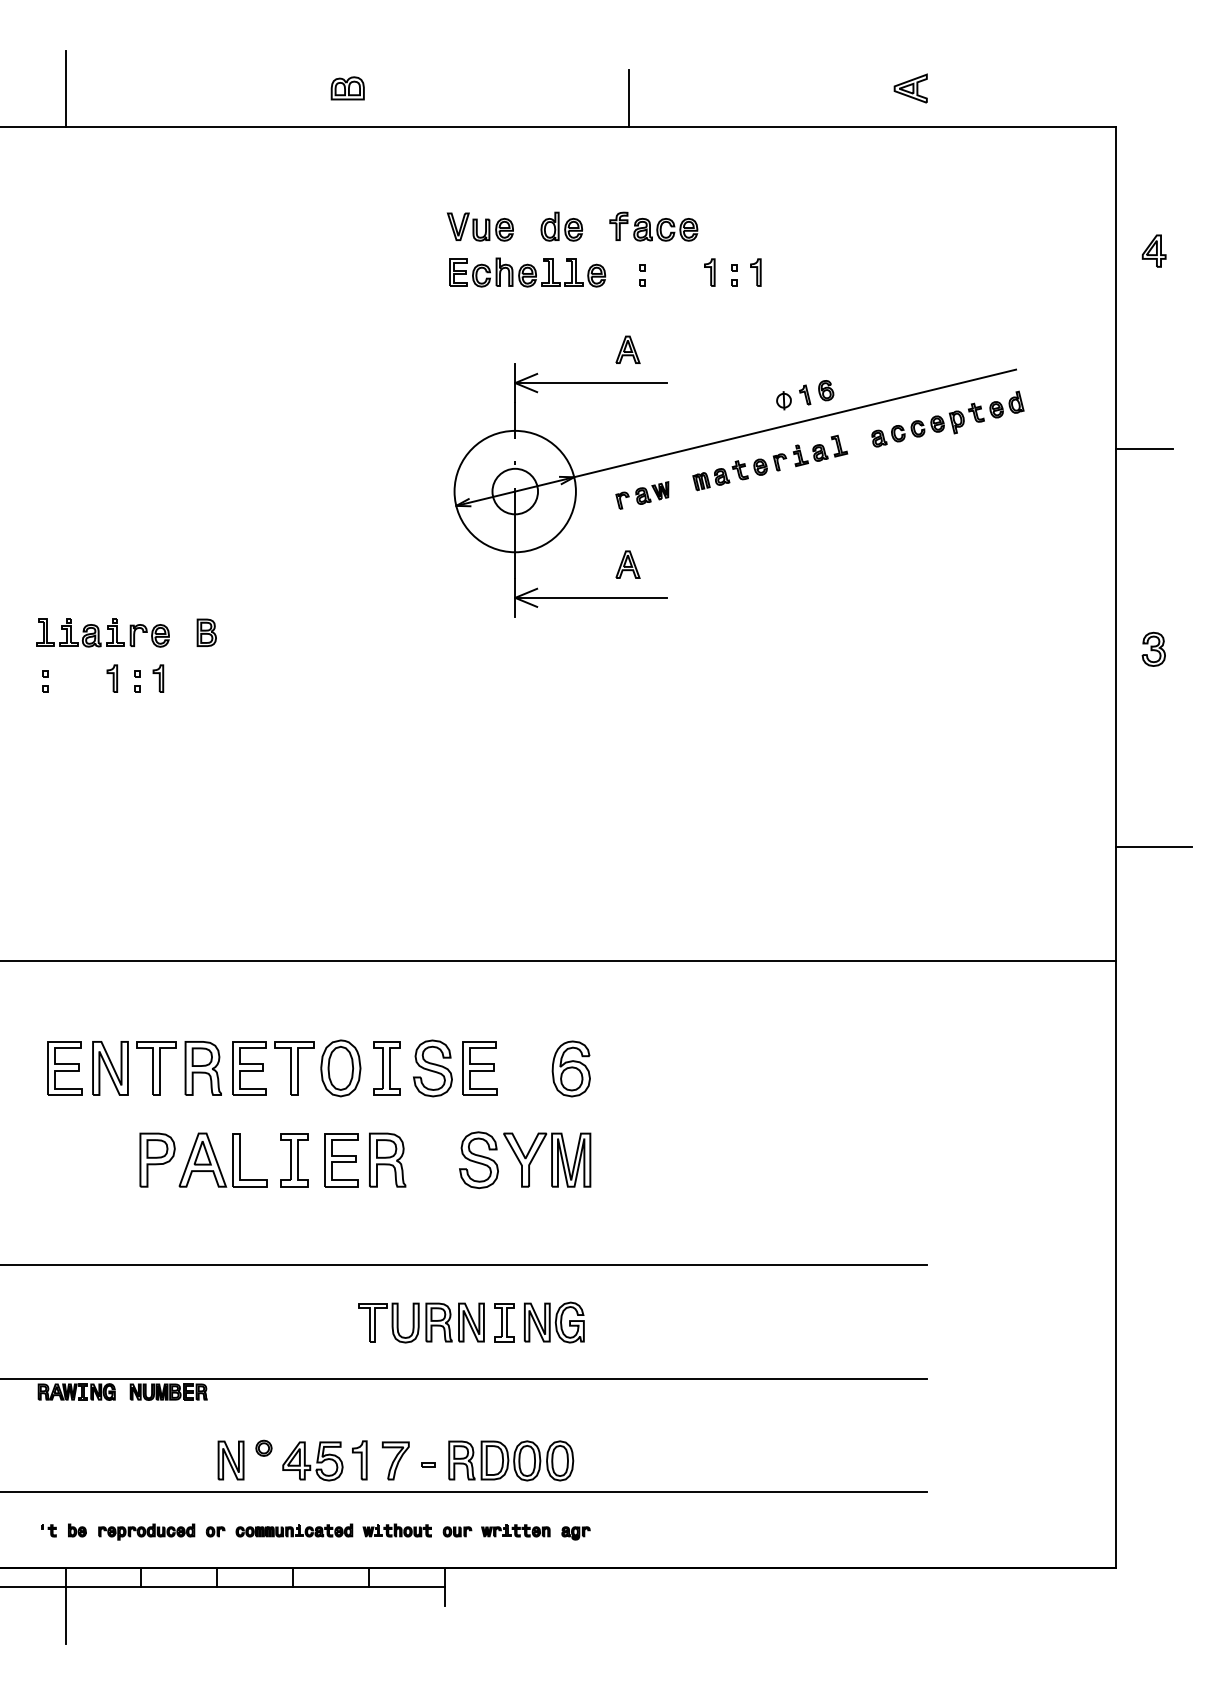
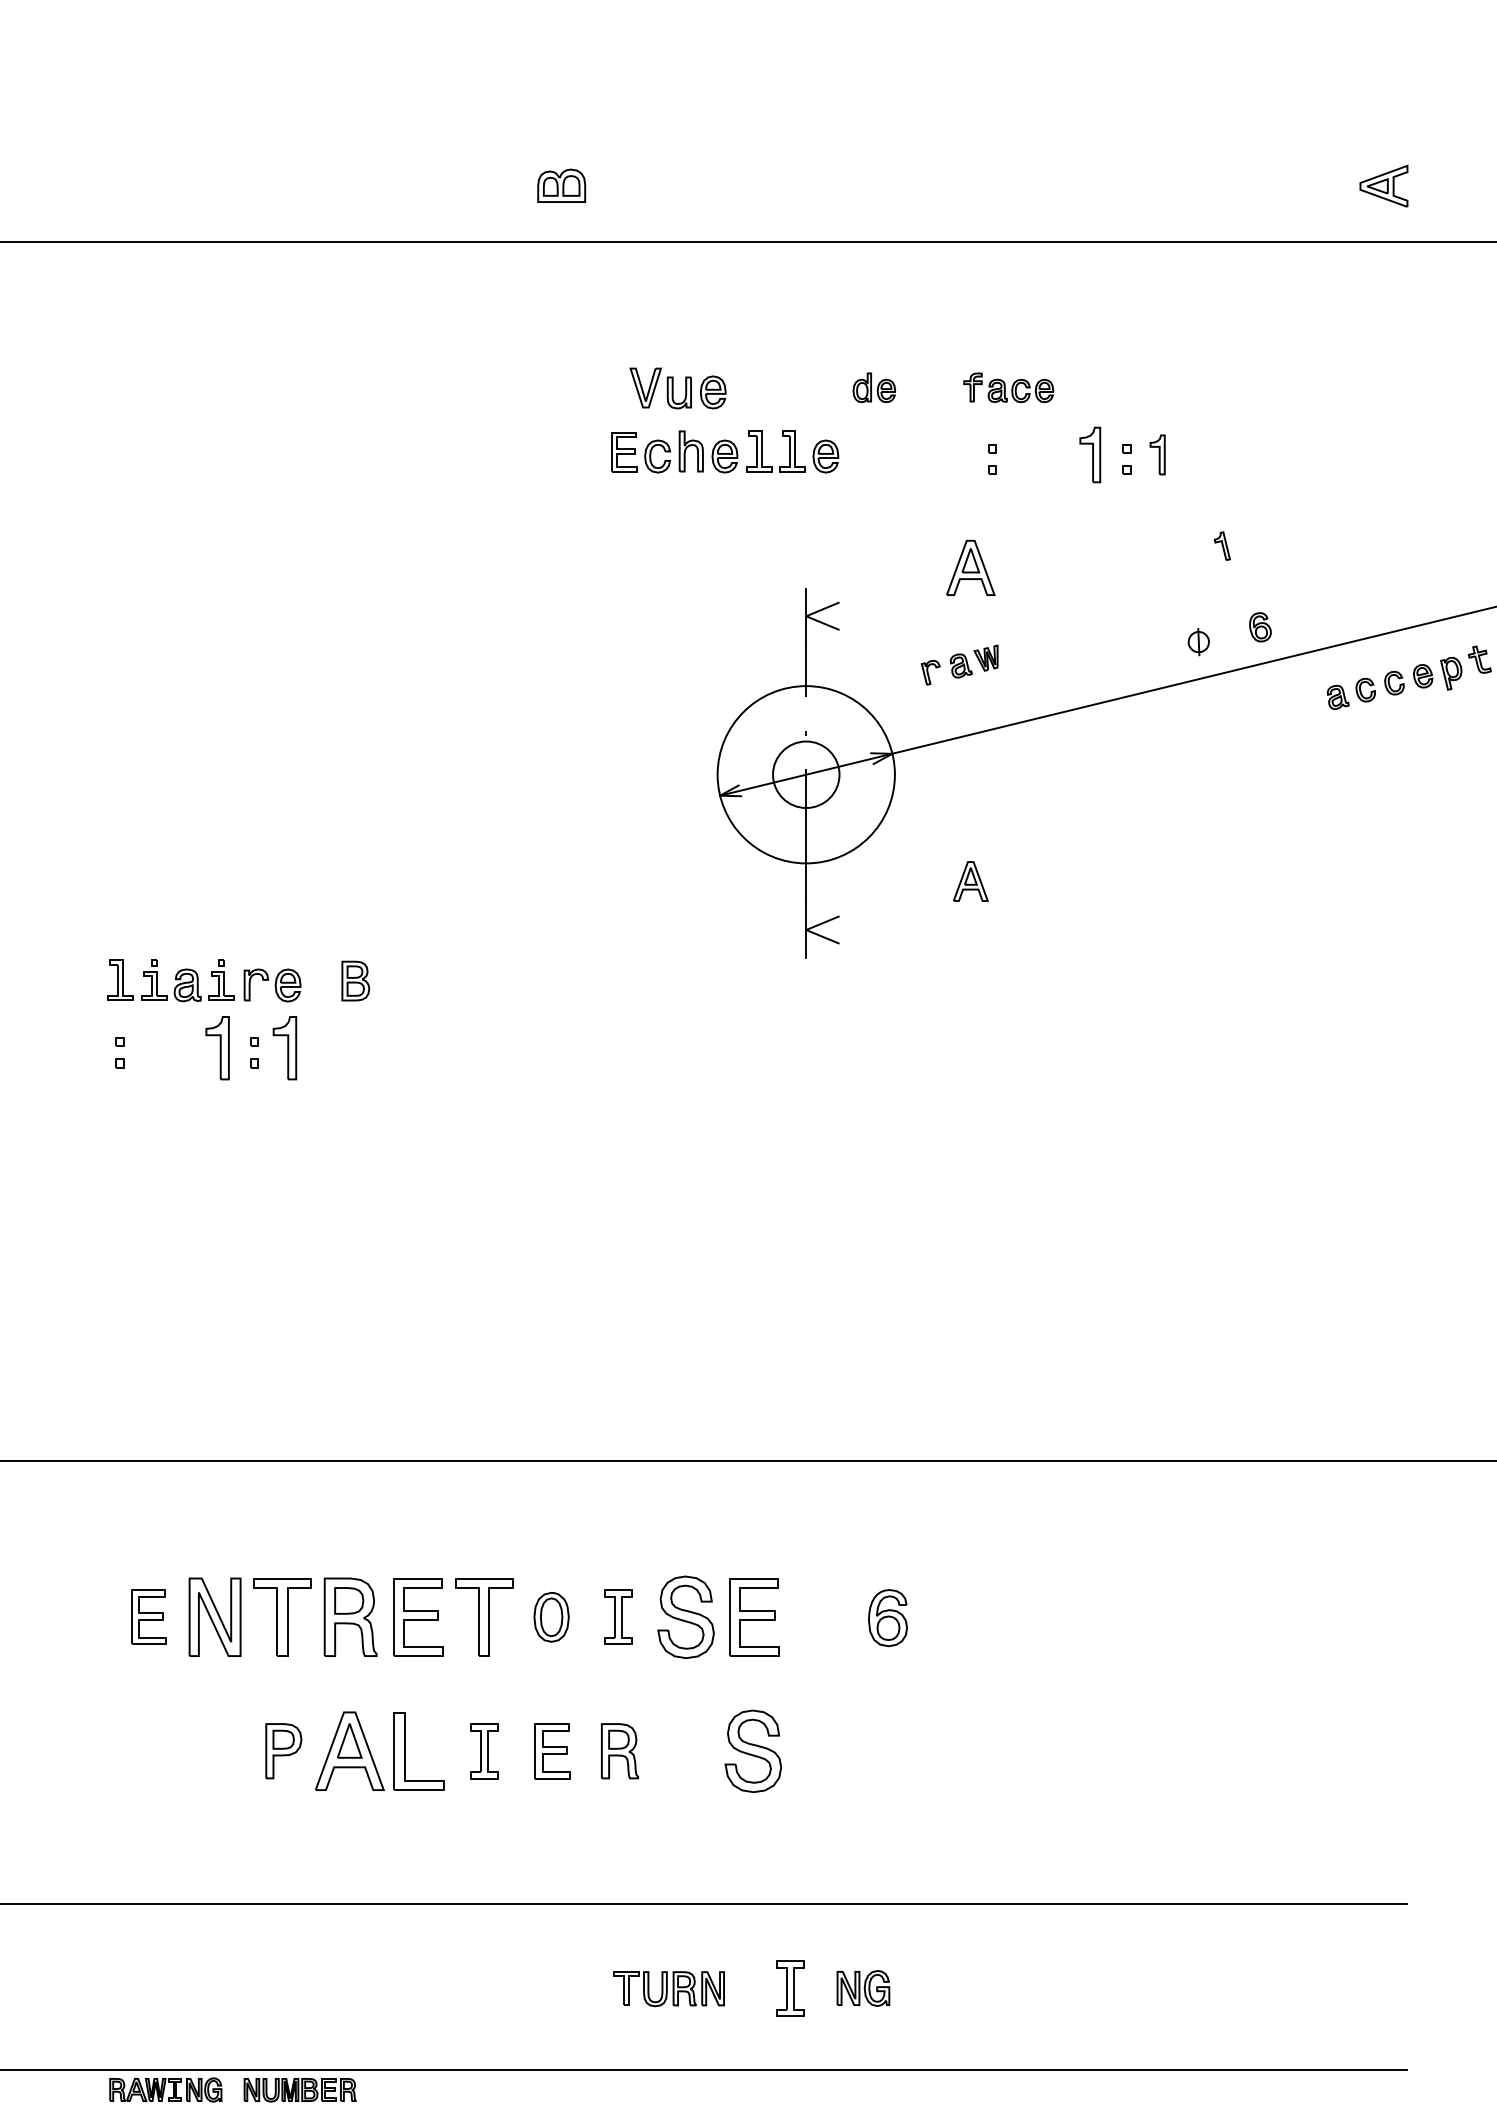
line: (65, 88) -> (149, 186), removed
line: (628, 97) -> (971, 199), removed
part: (479, 226) -> (676, 387), moved
part: (561, 226) -> (873, 387), size x0.7
part: (653, 226) -> (1008, 387), size x0.7
part: (527, 272) -> (724, 451), moved
part: (709, 272) -> (1089, 454), size x1.4
part: (627, 349) -> (970, 567), size x1.4
line: (591, 383) -> (917, 616), removed
part: (805, 394) -> (1222, 545), moved
part: (770, 462) -> (1179, 732), removed
part: (642, 495) -> (959, 665), moved
line: (591, 597) -> (917, 929), removed
part: (112, 678) -> (217, 1047), size x1.6
part: (158, 678) -> (285, 1047), size x1.6
part: (64, 1068) -> (147, 1617), size x0.7
part: (340, 1068) -> (551, 1617), size x0.6
part: (386, 1068) -> (618, 1617), size x0.7
part: (570, 1068) -> (886, 1617), size x0.7
part: (157, 1159) -> (283, 1750), size x0.7
part: (387, 1159) -> (619, 1750), size x0.7
part: (547, 1159) -> (853, 1750), removed
part: (294, 1160) -> (483, 1751), size x0.7
part: (341, 1160) -> (552, 1751), size x0.7
part: (421, 1322) -> (669, 1988), size x0.6
part: (554, 1322) -> (863, 1988), size x0.6

